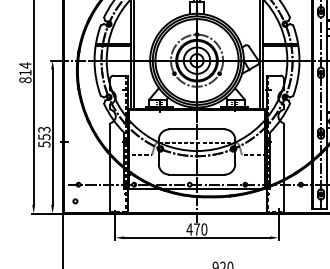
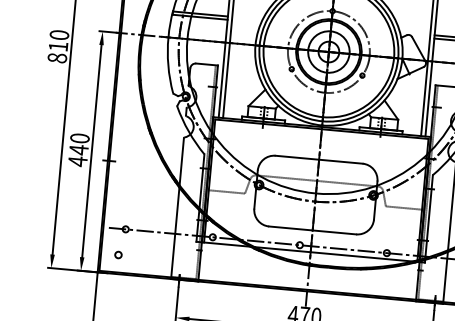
text: (25, 65) -> (59, 35), 814 -> 810
text: (44, 136) -> (79, 149), 553 -> 440

